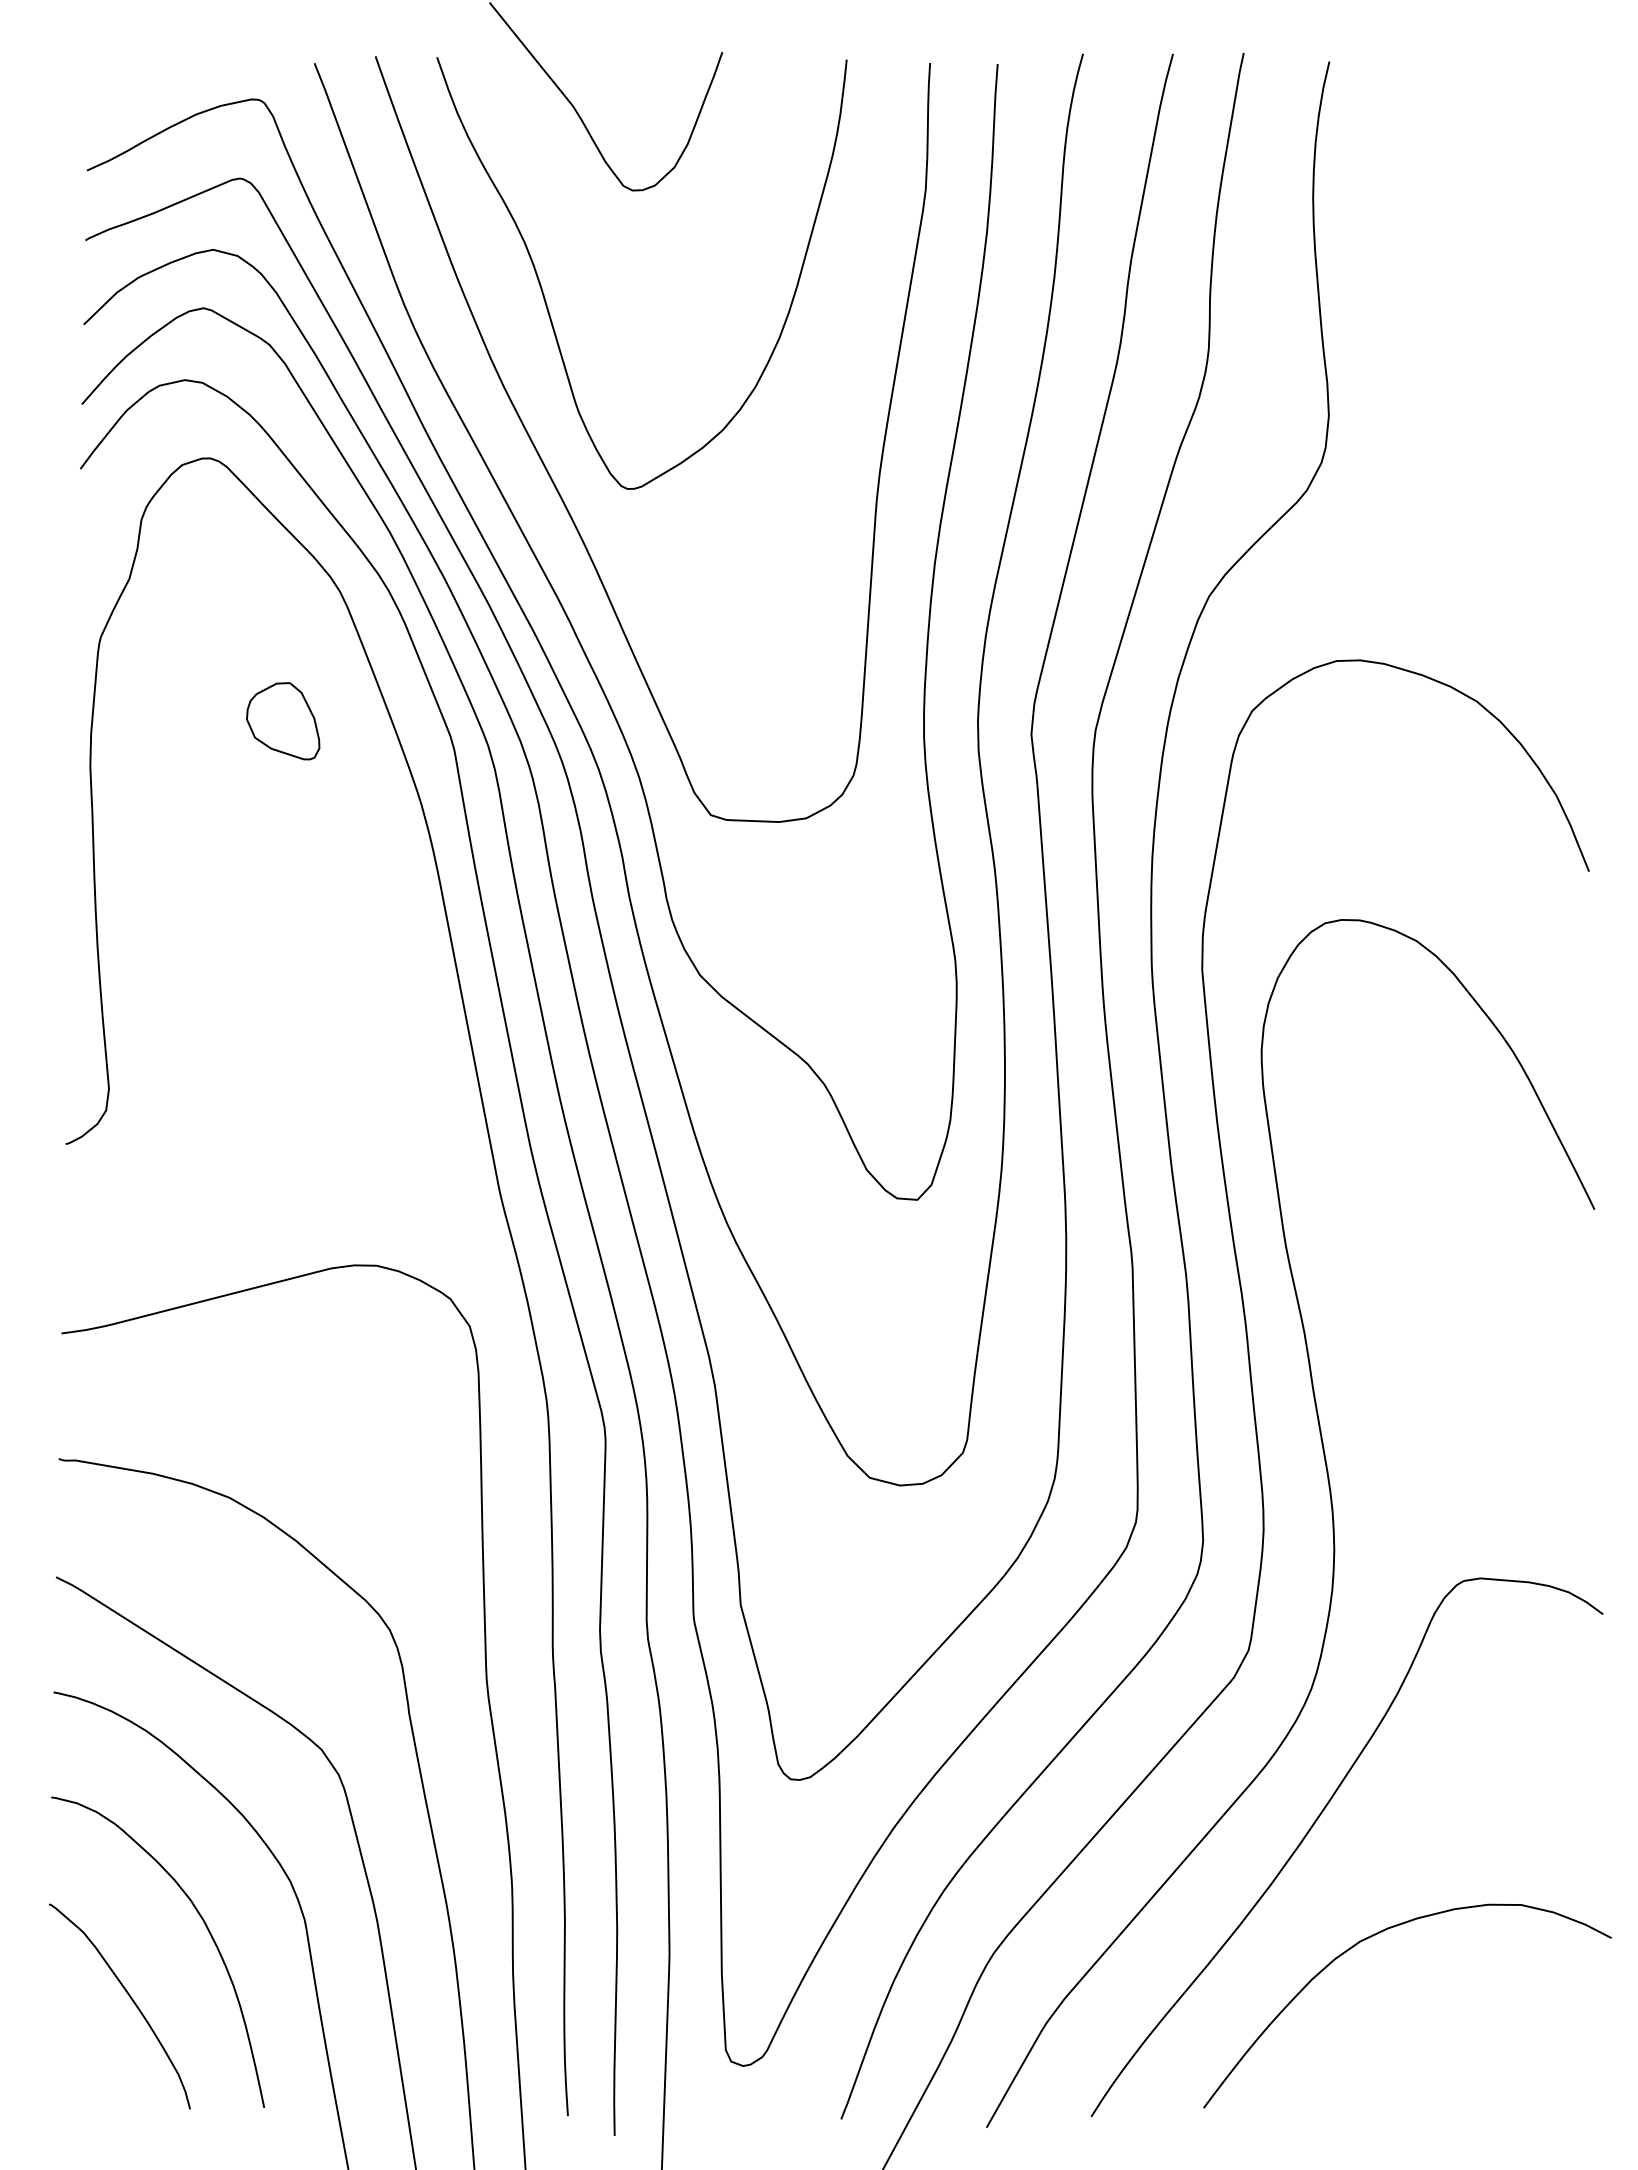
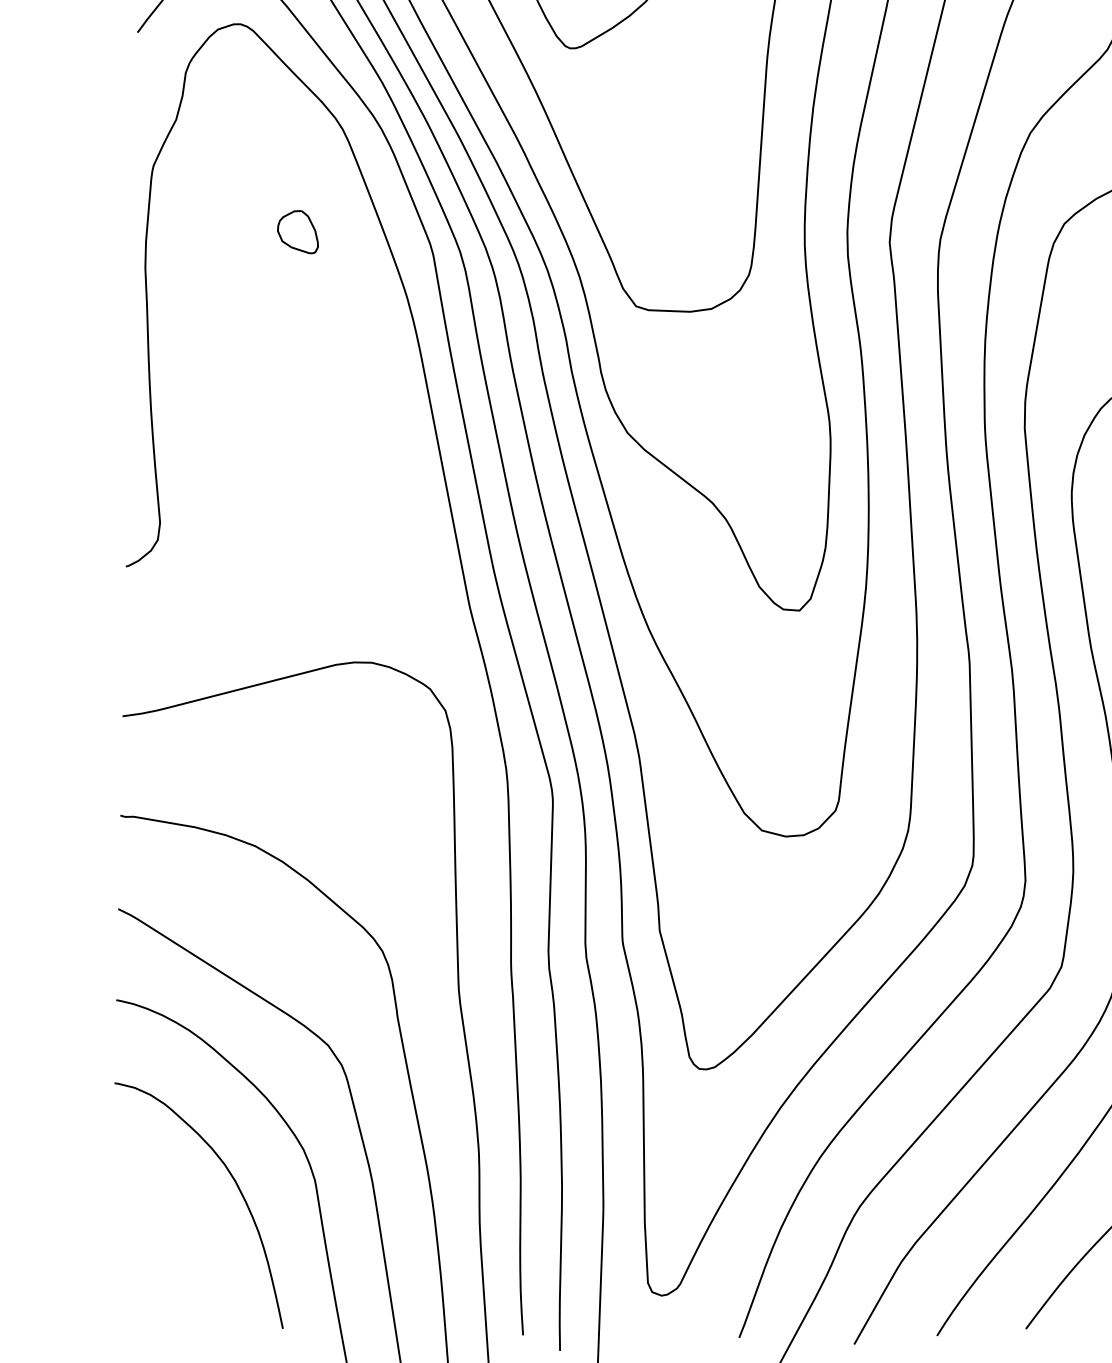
part: (283, 721) -> (298, 232), size x0.7
curve: (131, 2000) -> (177, 1243), removed

